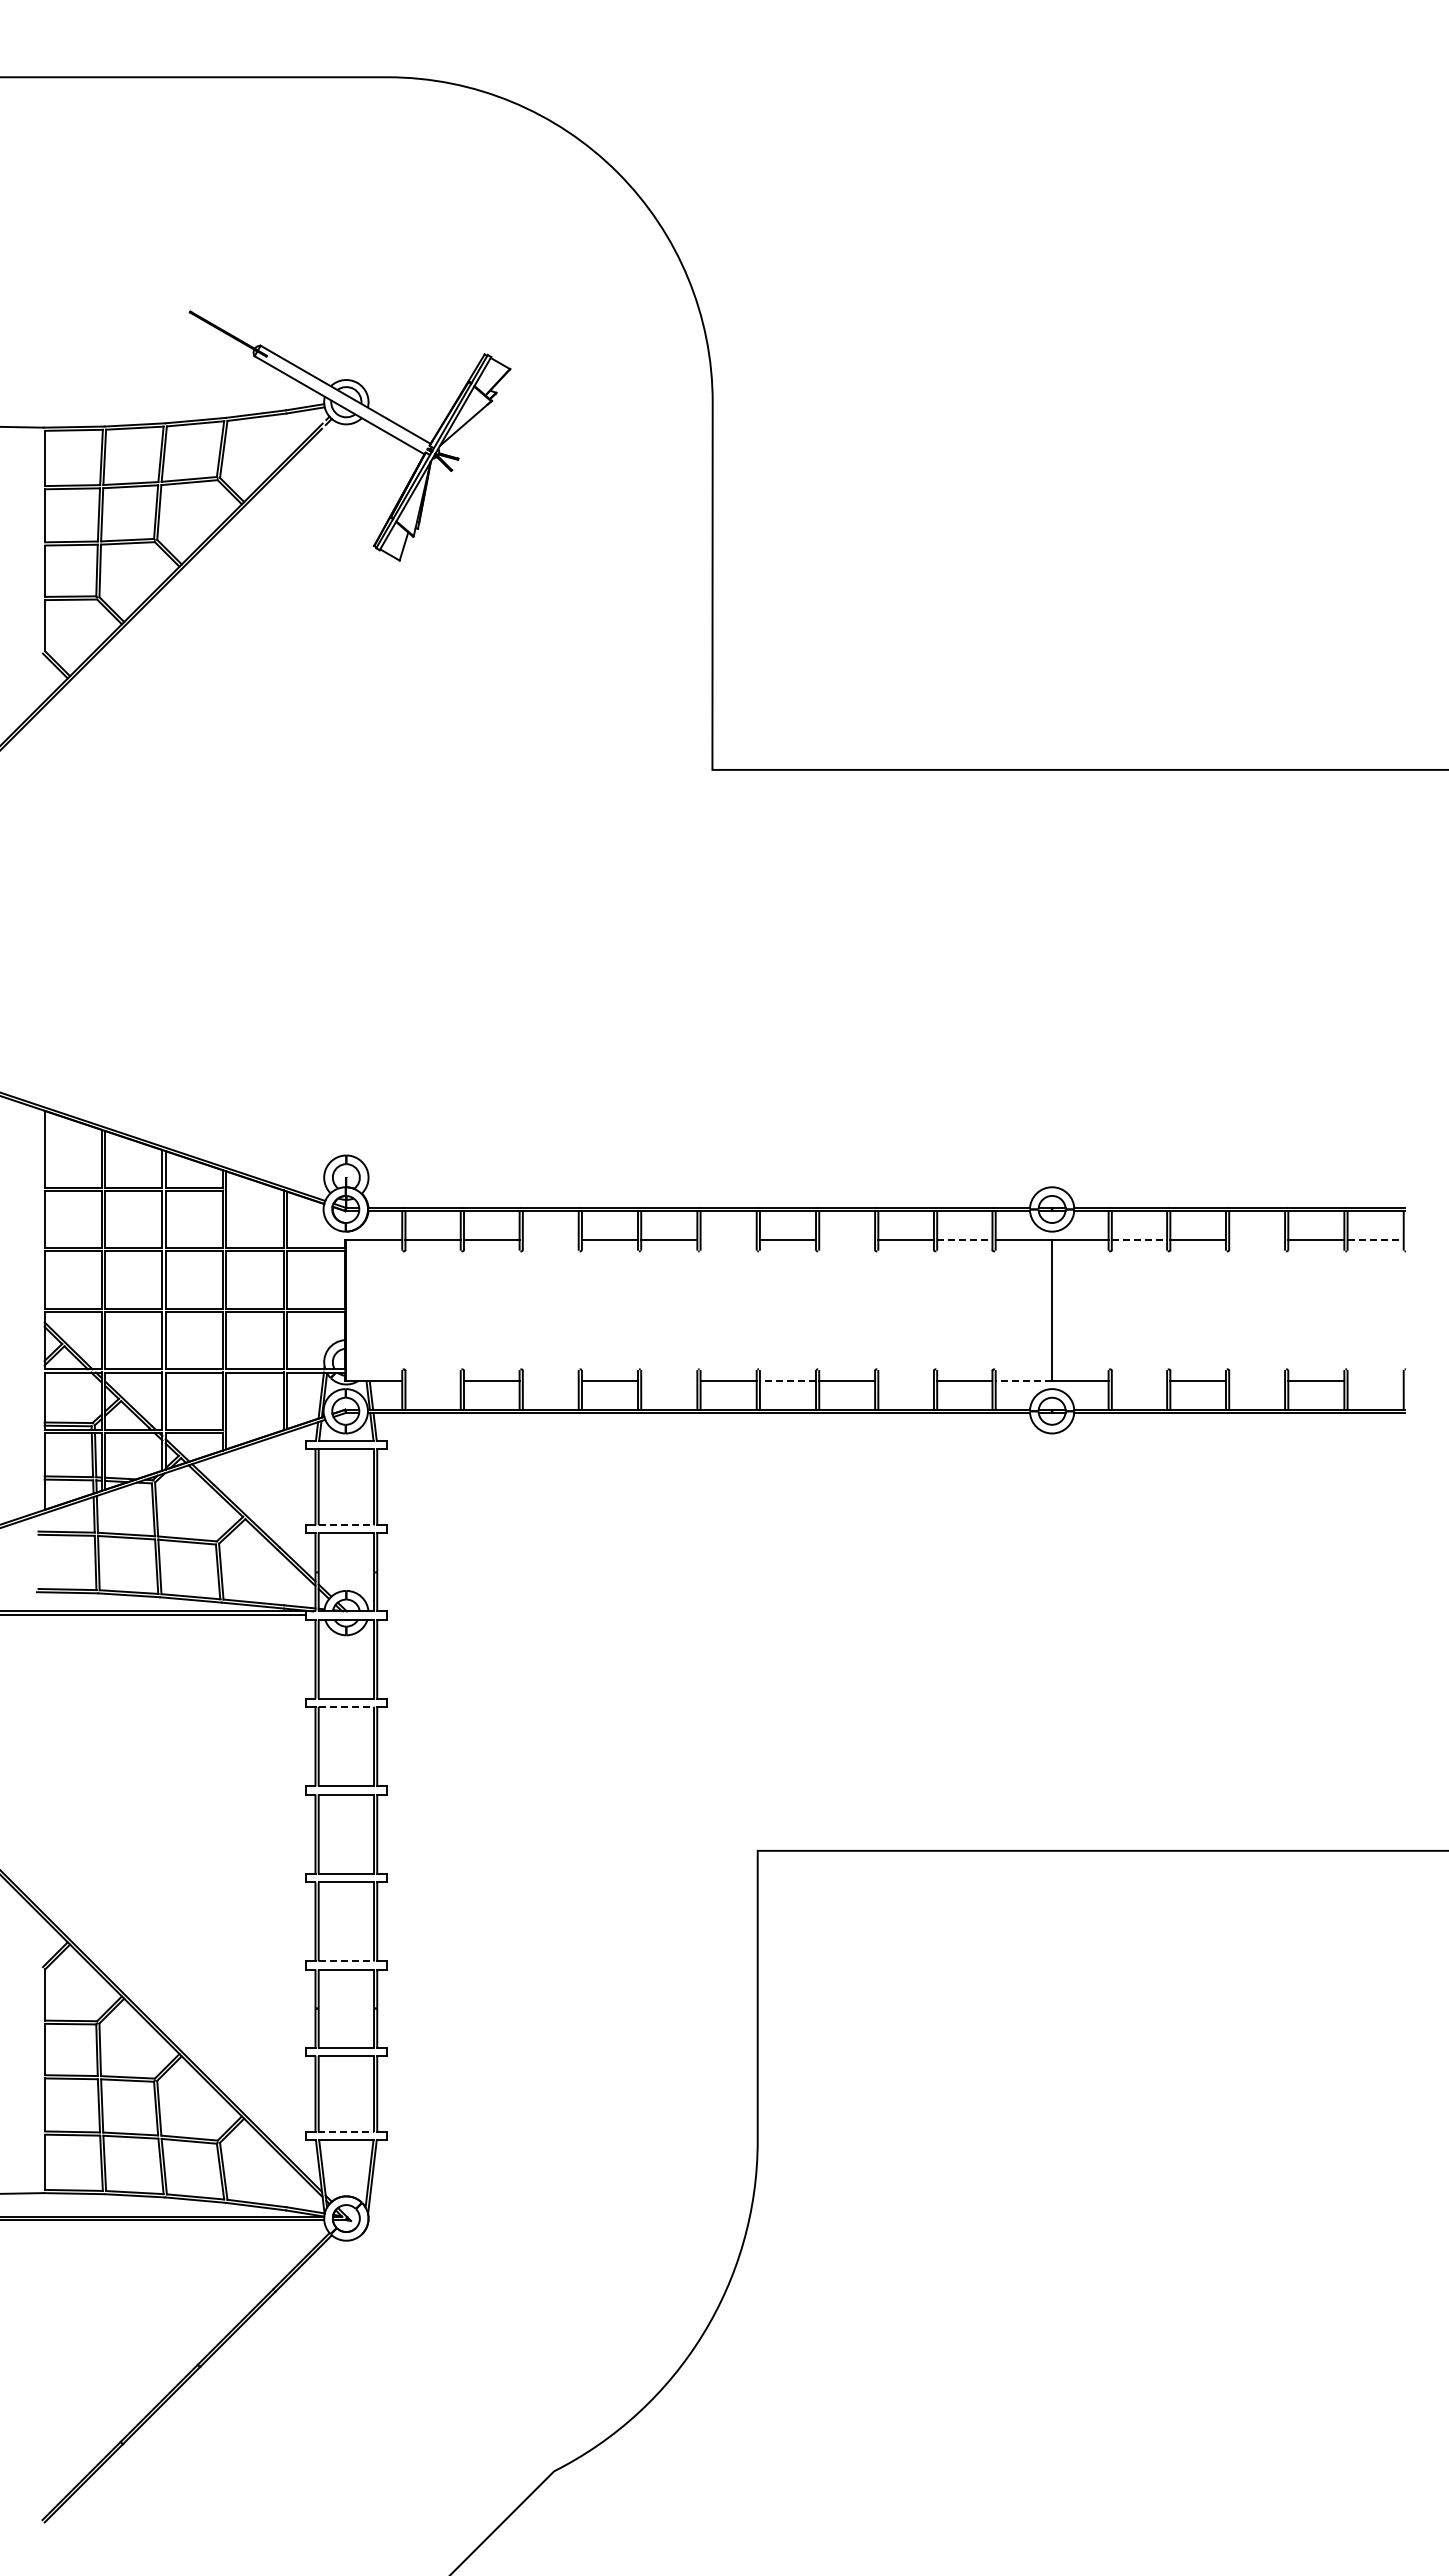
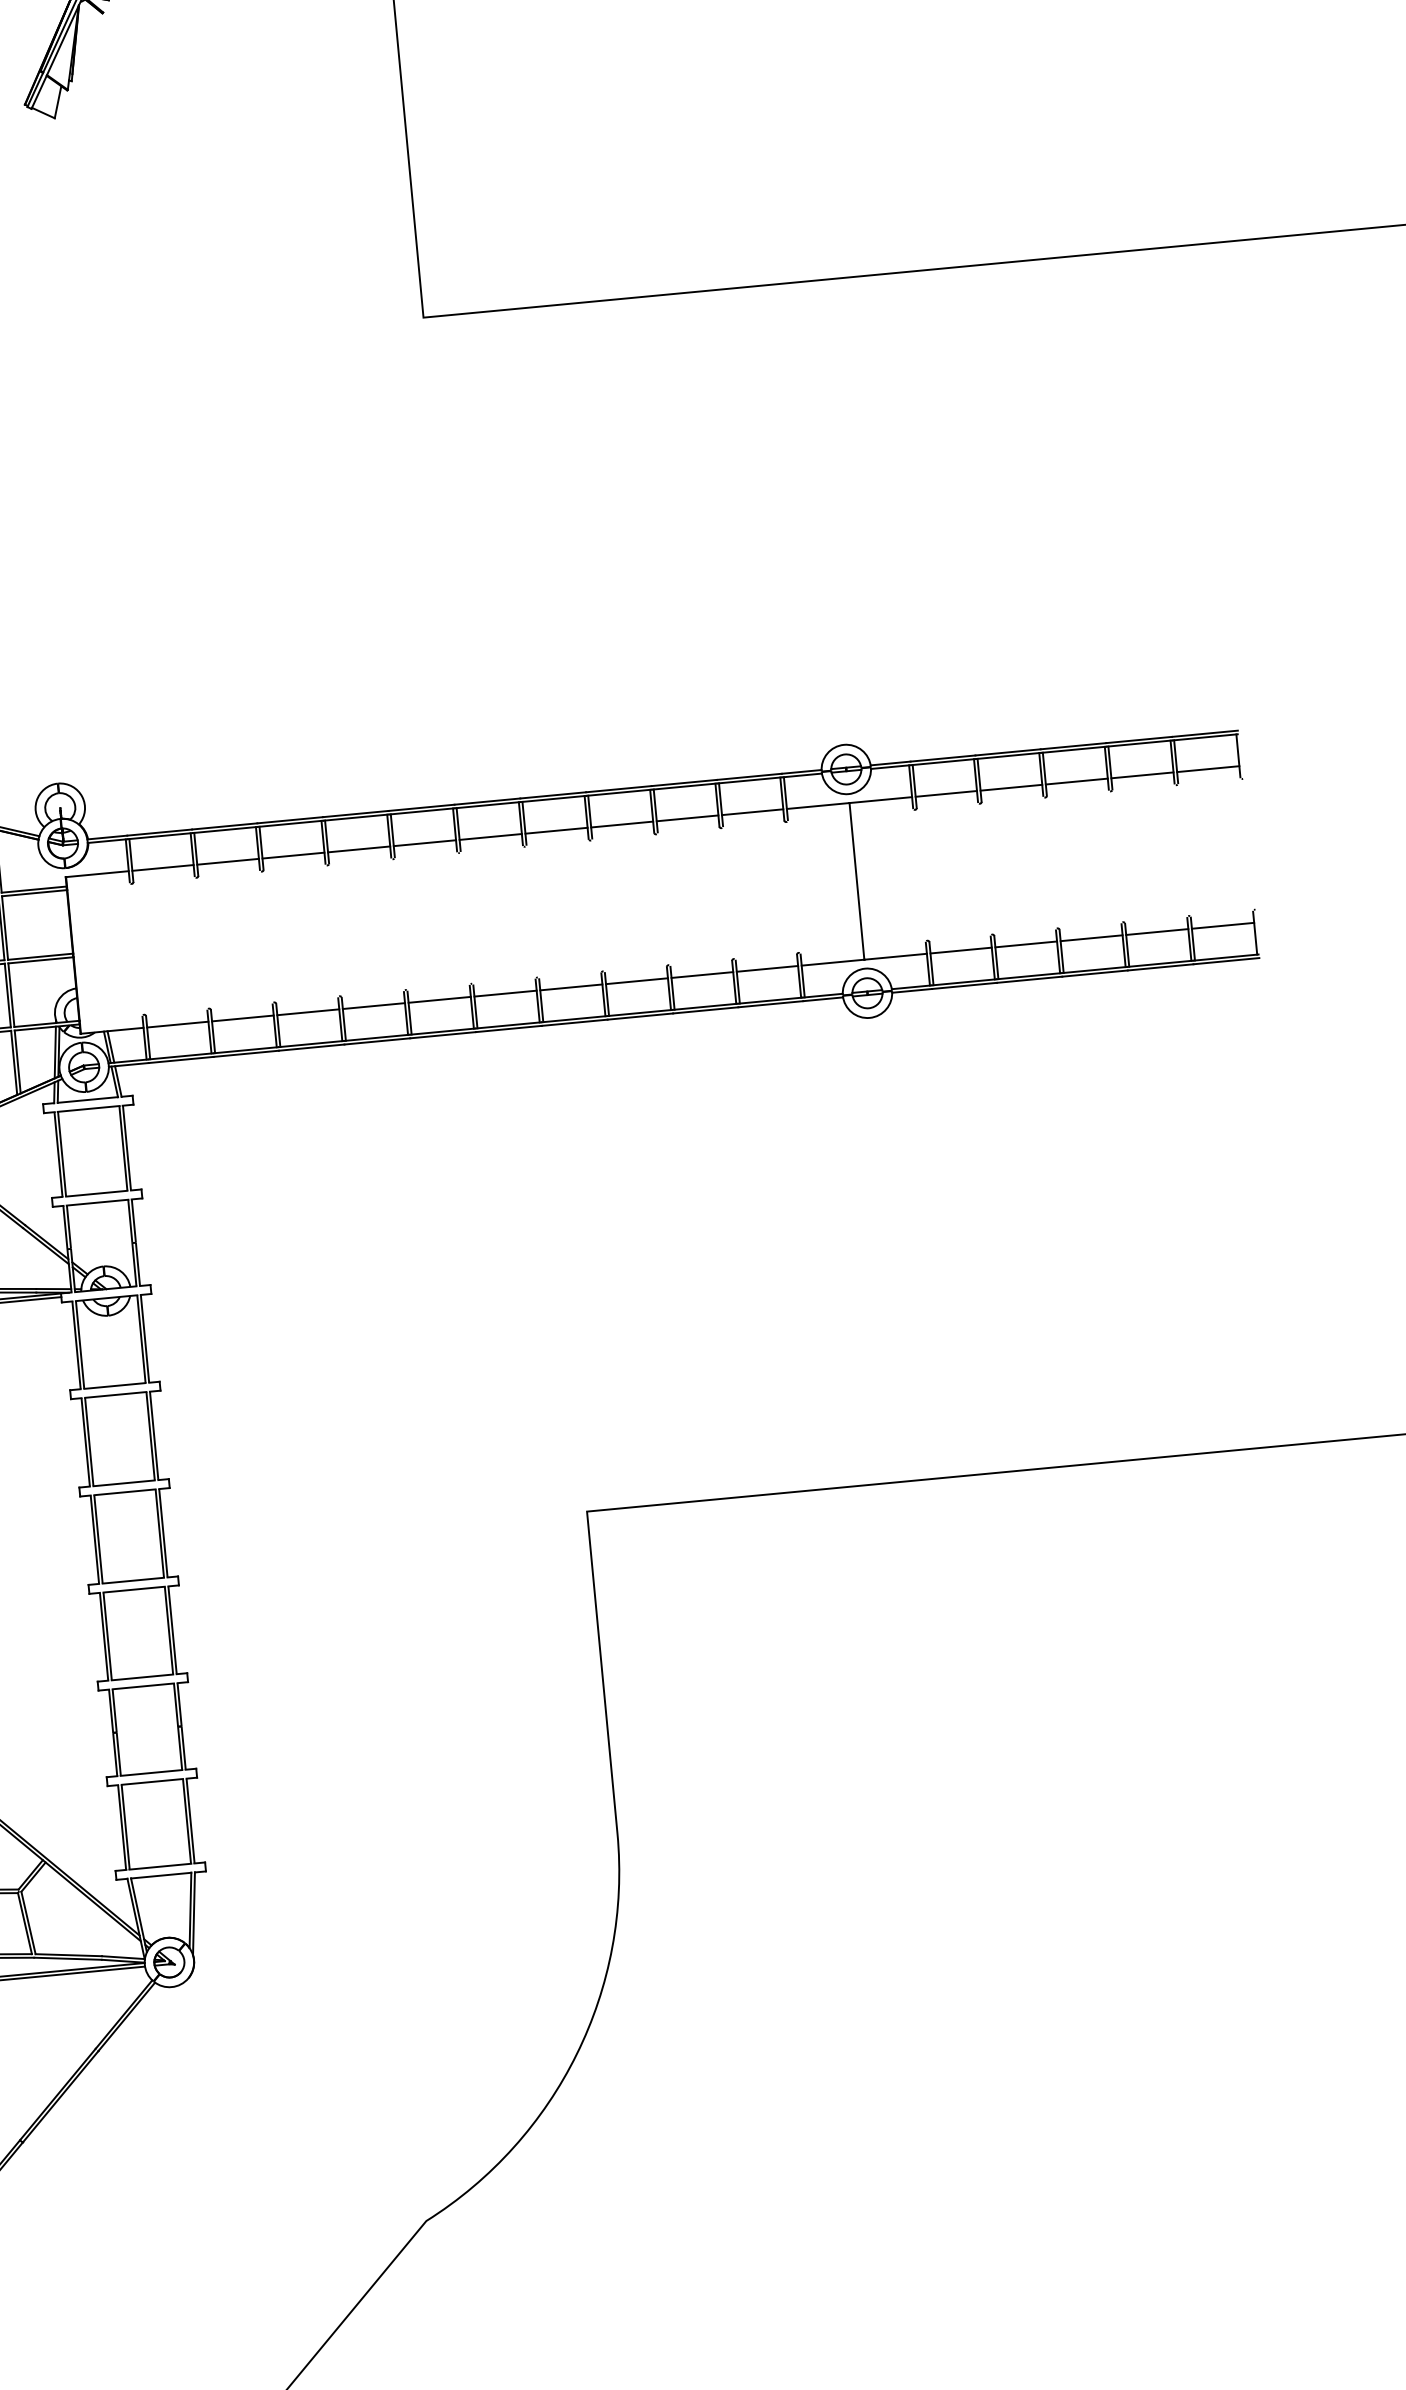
line: (550, 1239) -> (293, 855), added
line: (728, 1239) -> (490, 836), added
line: (847, 1239) -> (622, 824), added
line: (964, 1239) -> (752, 811), dashed -> solid
line: (1139, 1239) -> (946, 793), dashed -> solid
line: (1257, 1239) -> (1077, 781), added
line: (1376, 1239) -> (1209, 768), dashed -> solid
line: (432, 1381) -> (177, 1025), added
line: (550, 1381) -> (308, 1012), added
line: (669, 1381) -> (440, 1000), added
line: (787, 1381) -> (570, 988), dashed -> solid
line: (905, 1381) -> (701, 975), added
line: (1023, 1381) -> (832, 963), dashed -> solid
line: (1139, 1381) -> (961, 951), added
line: (1257, 1381) -> (1092, 938), added
line: (1375, 1381) -> (1222, 926), added
line: (346, 1525) -> (96, 1193), dashed -> solid
line: (346, 1706) -> (115, 1394), dashed -> solid
line: (346, 1961) -> (142, 1677), dashed -> solid
line: (346, 2132) -> (160, 1867), dashed -> solid

